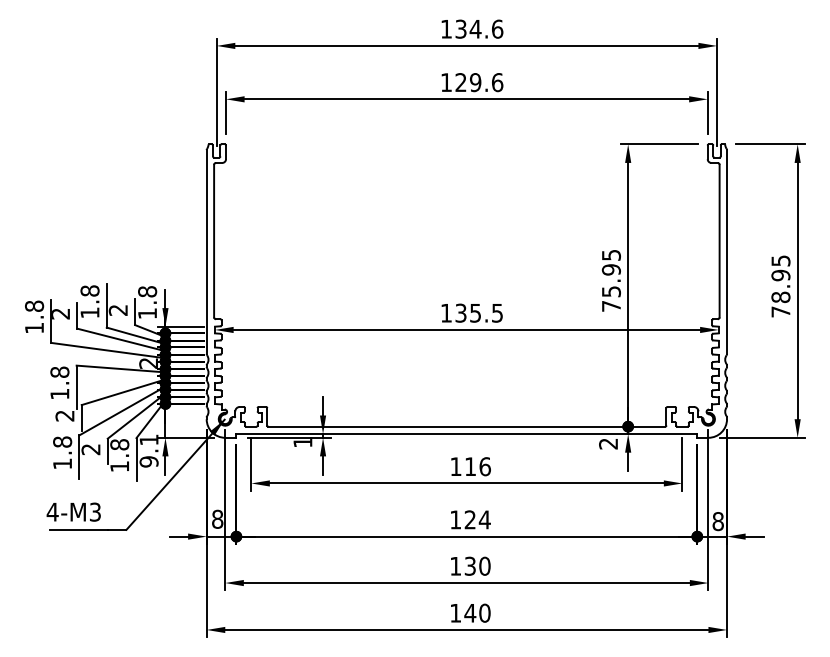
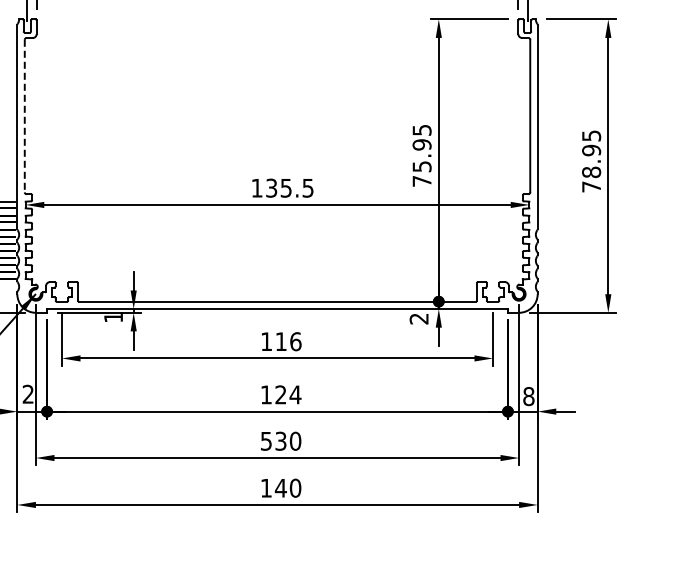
line: (214, 241) -> (25, 116), solid -> dashed
text: (217, 518) -> (28, 393), 8 -> 2
text: (455, 566) -> (266, 441), 130 -> 530

